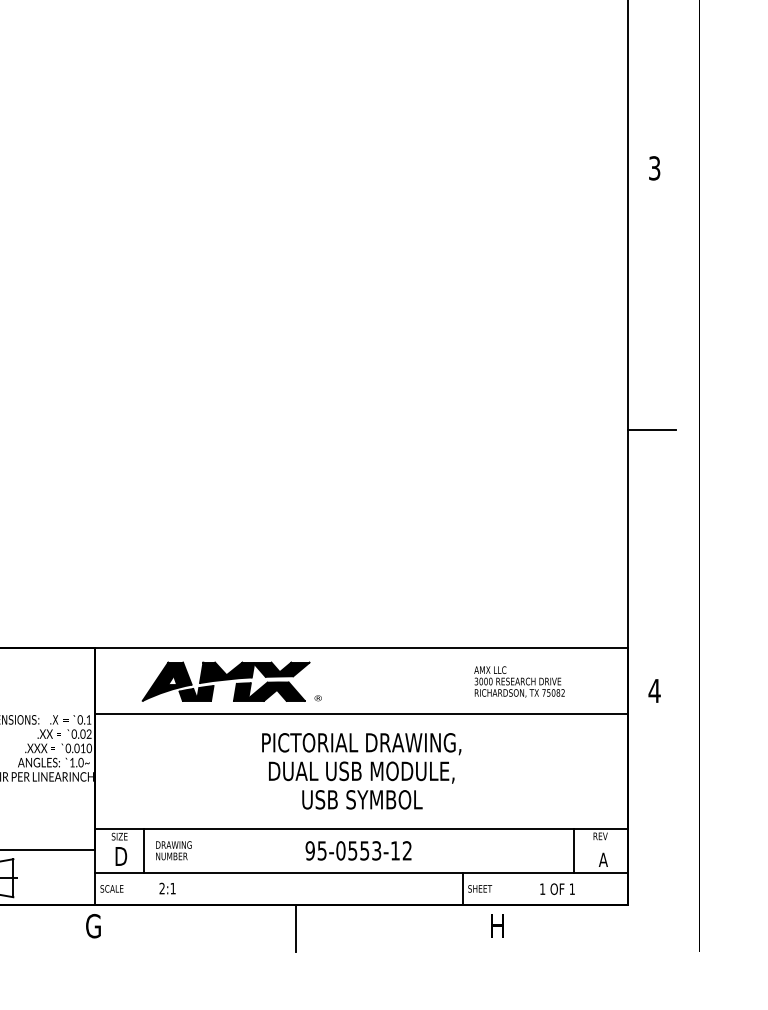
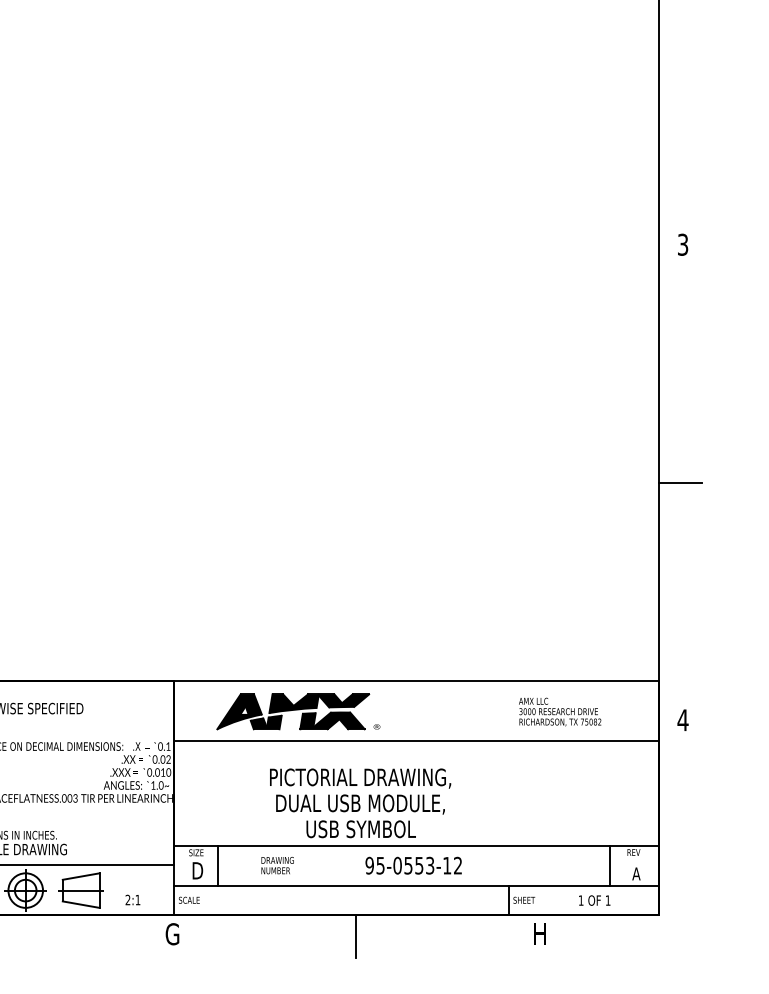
text: (361, 771) -> (360, 803), moved
text: (173, 850) -> (277, 865), moved
text: (167, 887) -> (132, 899), moved

